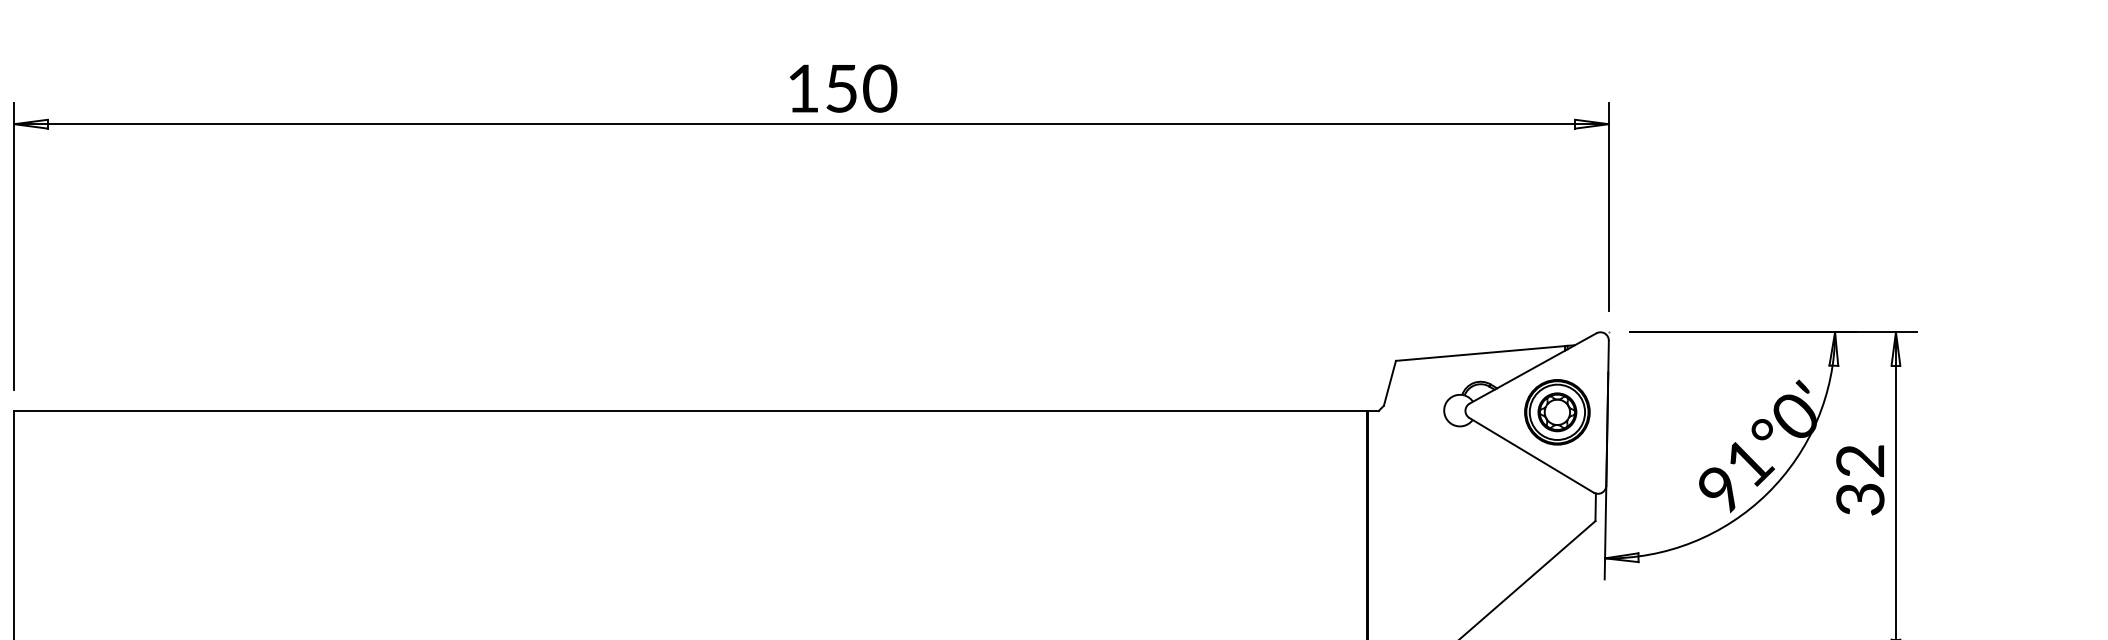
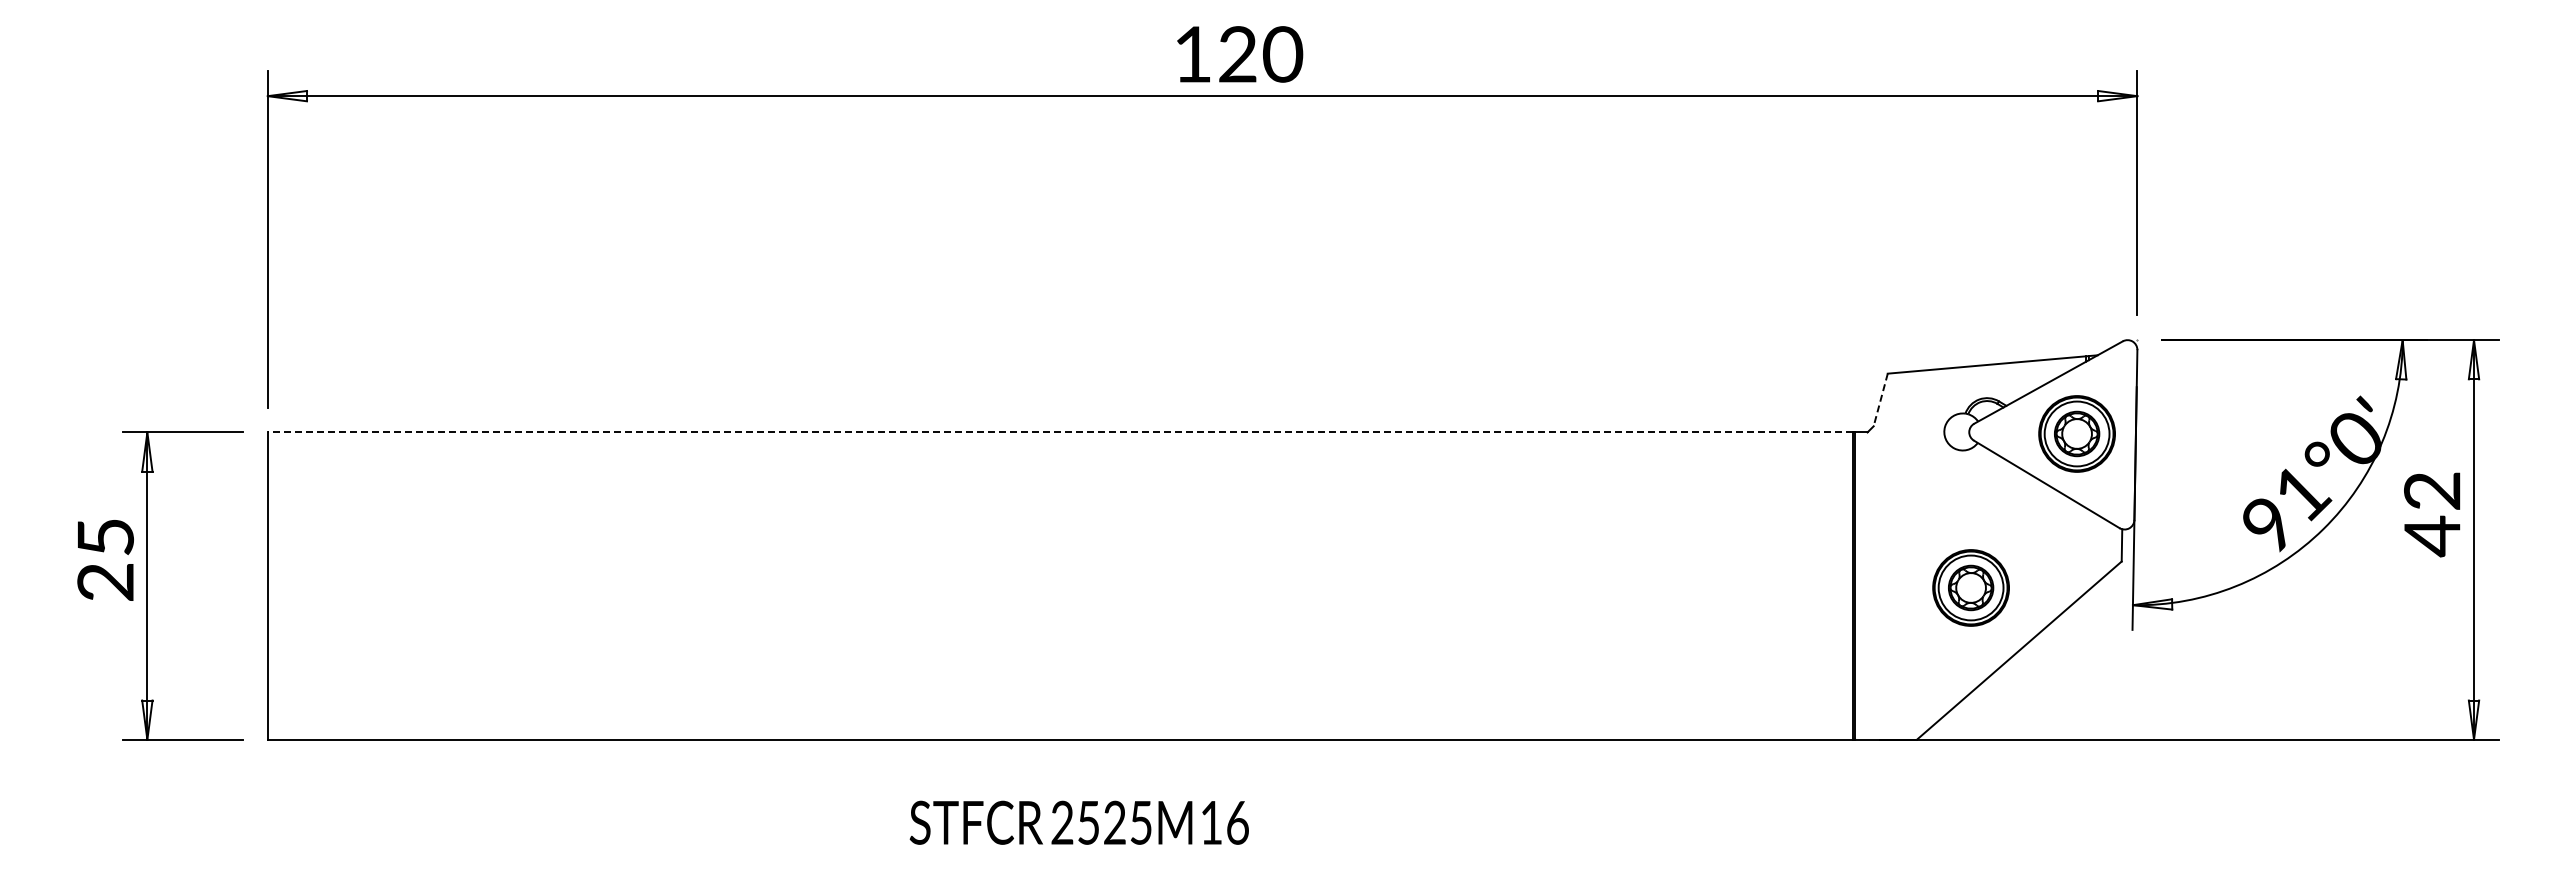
text: (841, 88) -> (1237, 54), 150 -> 120
line: (1389, 383) -> (1880, 400), solid -> dashed
line: (690, 411) -> (1060, 432), solid -> dashed
text: (1860, 499) -> (2432, 536), 32 -> 42
part: (1466, 543) -> (1970, 587), added

